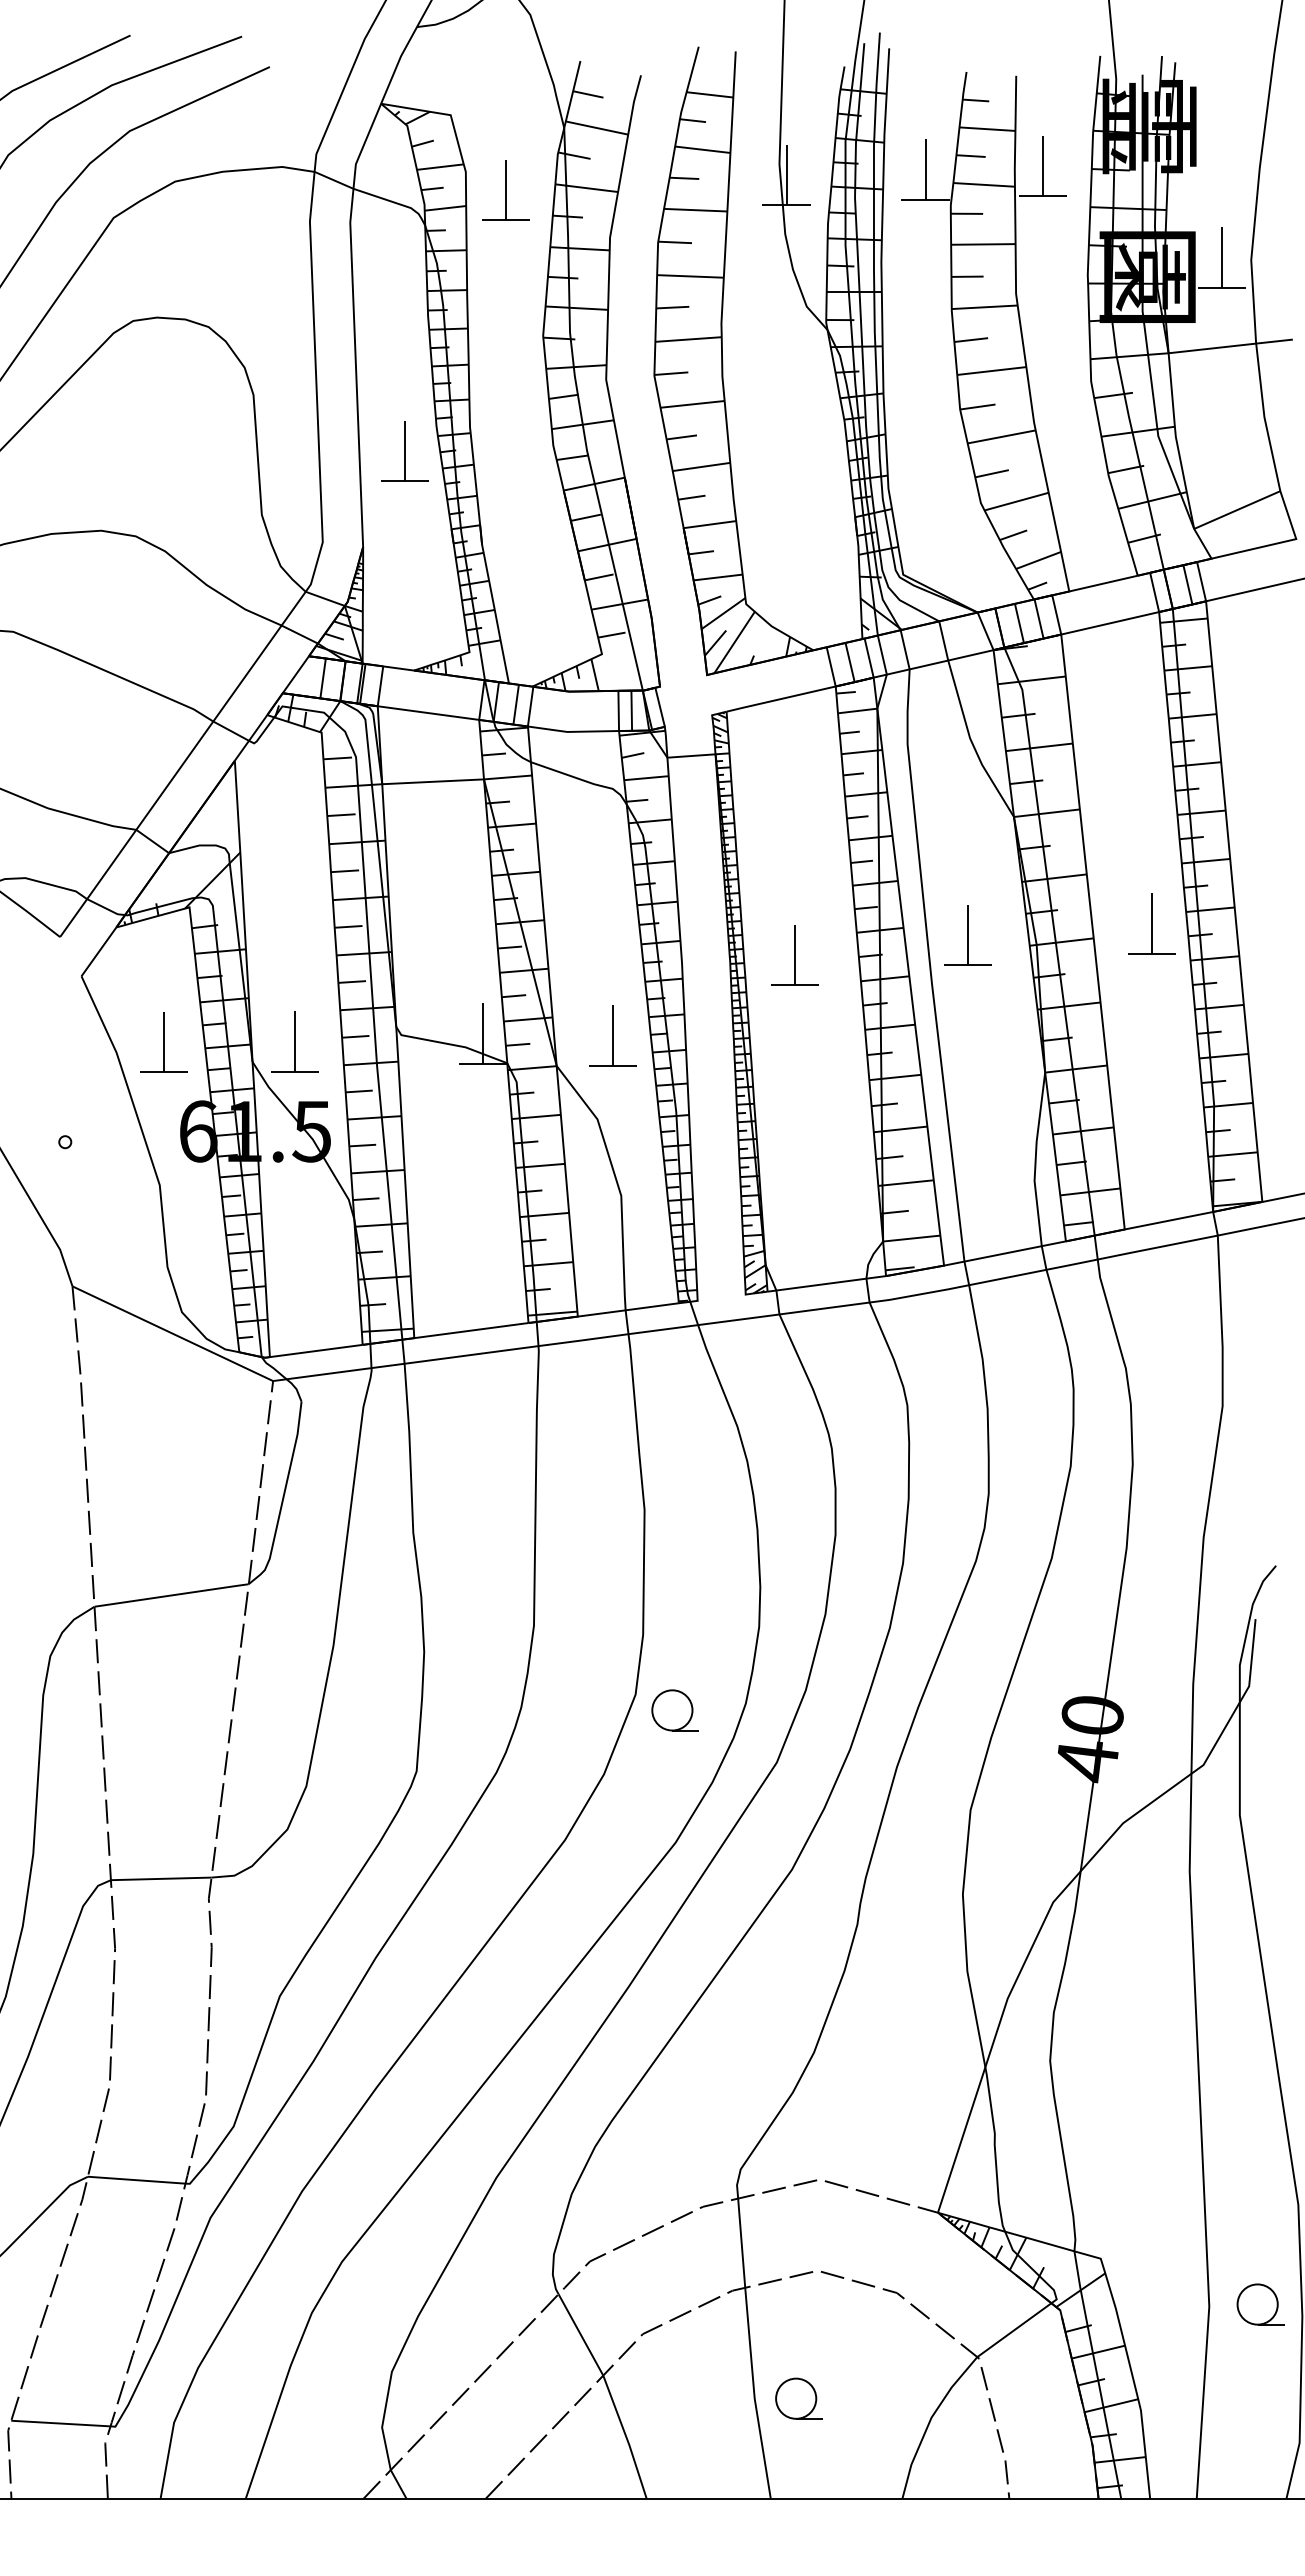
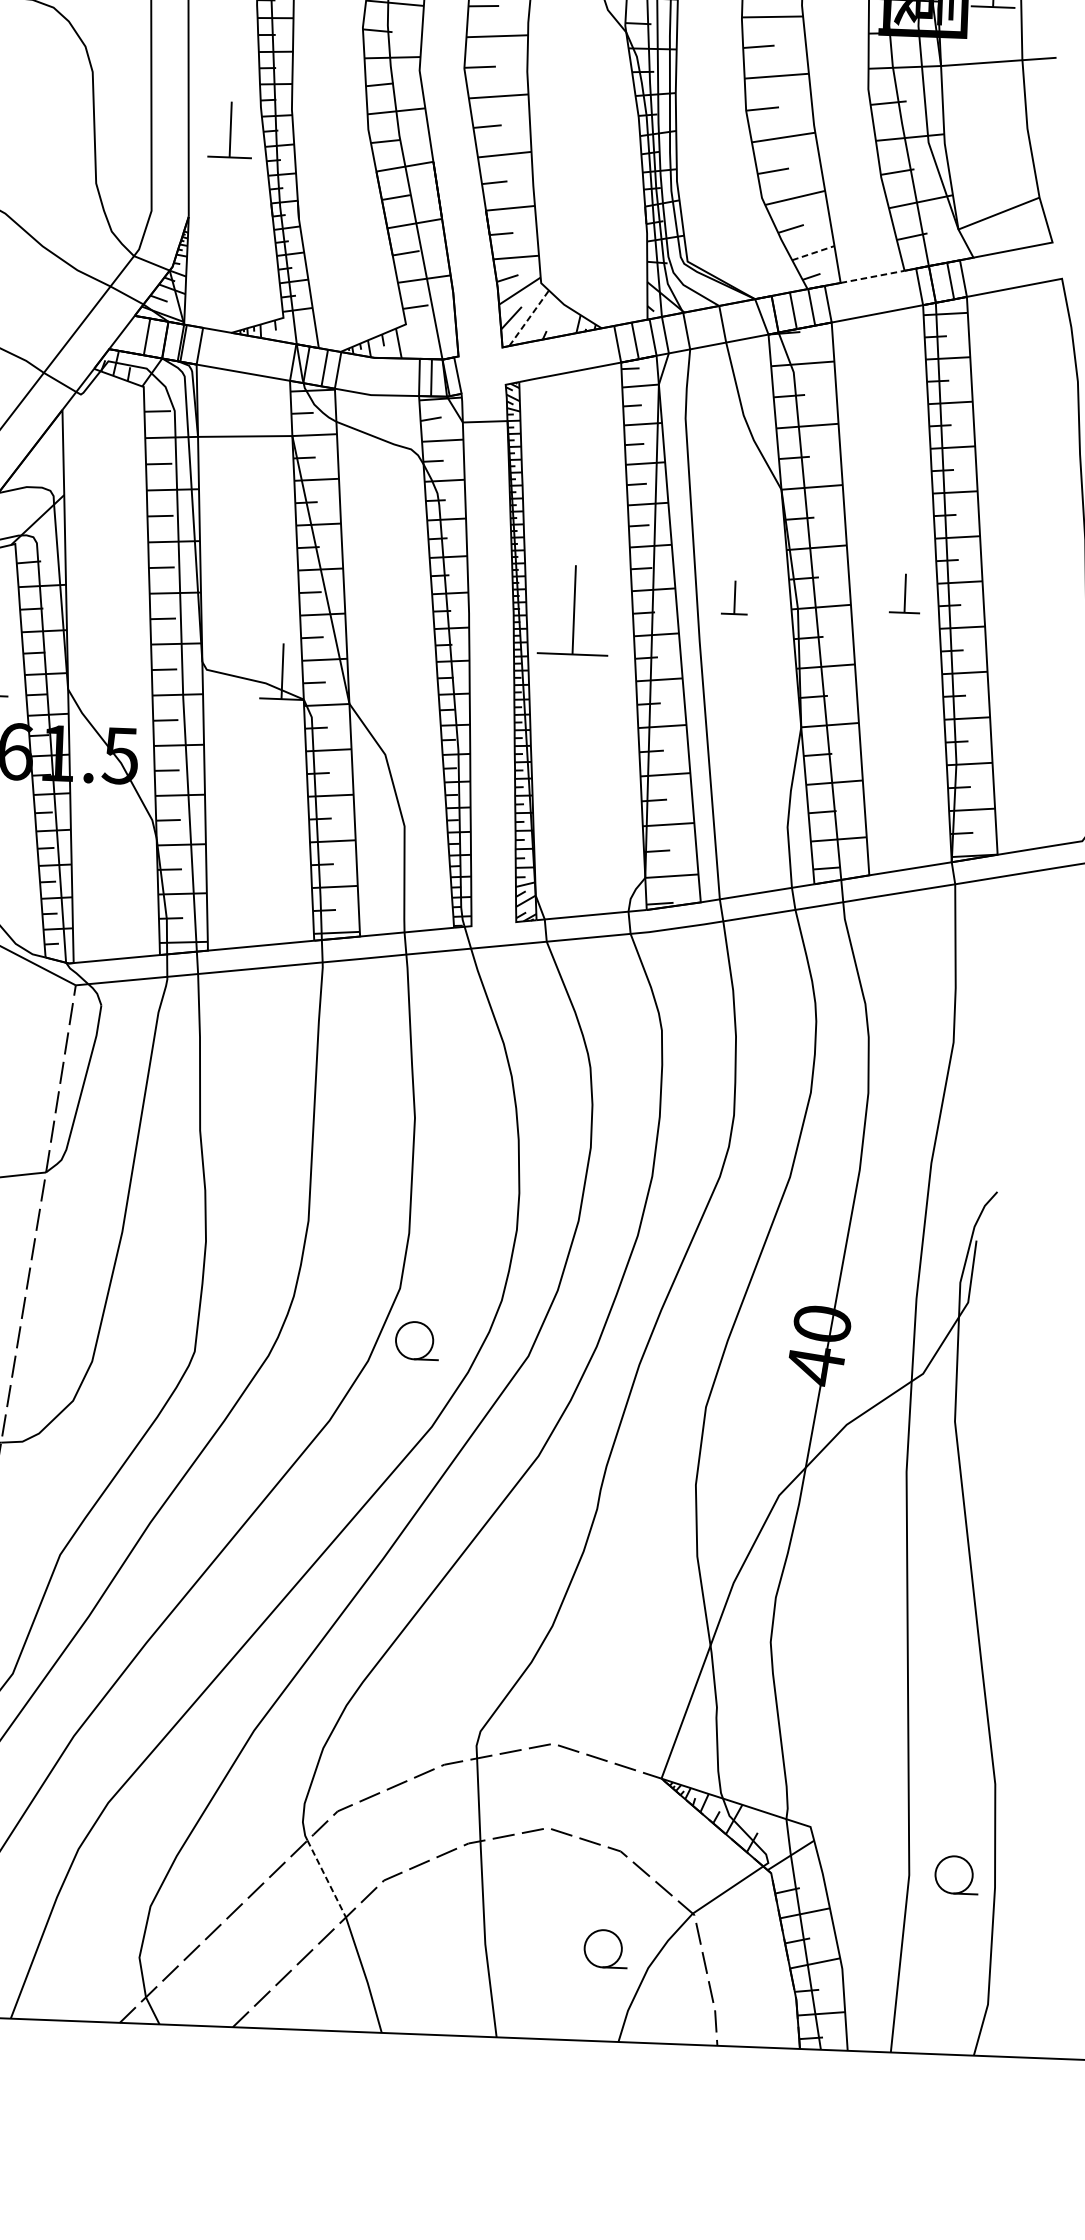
line: (1039, 560) -> (814, 253), solid -> dashed
line: (1104, 583) -> (873, 276), solid -> dashed
line: (734, 642) -> (529, 318), solid -> dashed
part: (1151, 923) -> (904, 593), size x0.7
part: (967, 935) -> (734, 597), size x0.6
part: (794, 955) -> (573, 610), size x1.6
part: (612, 1035) -> (402, 677), removed
part: (294, 1041) -> (107, 671), removed
part: (674, 1710) -> (416, 1340), moved
line: (581, 2335) -> (327, 1879), solid -> dashed
part: (798, 2398) -> (605, 1948), moved

